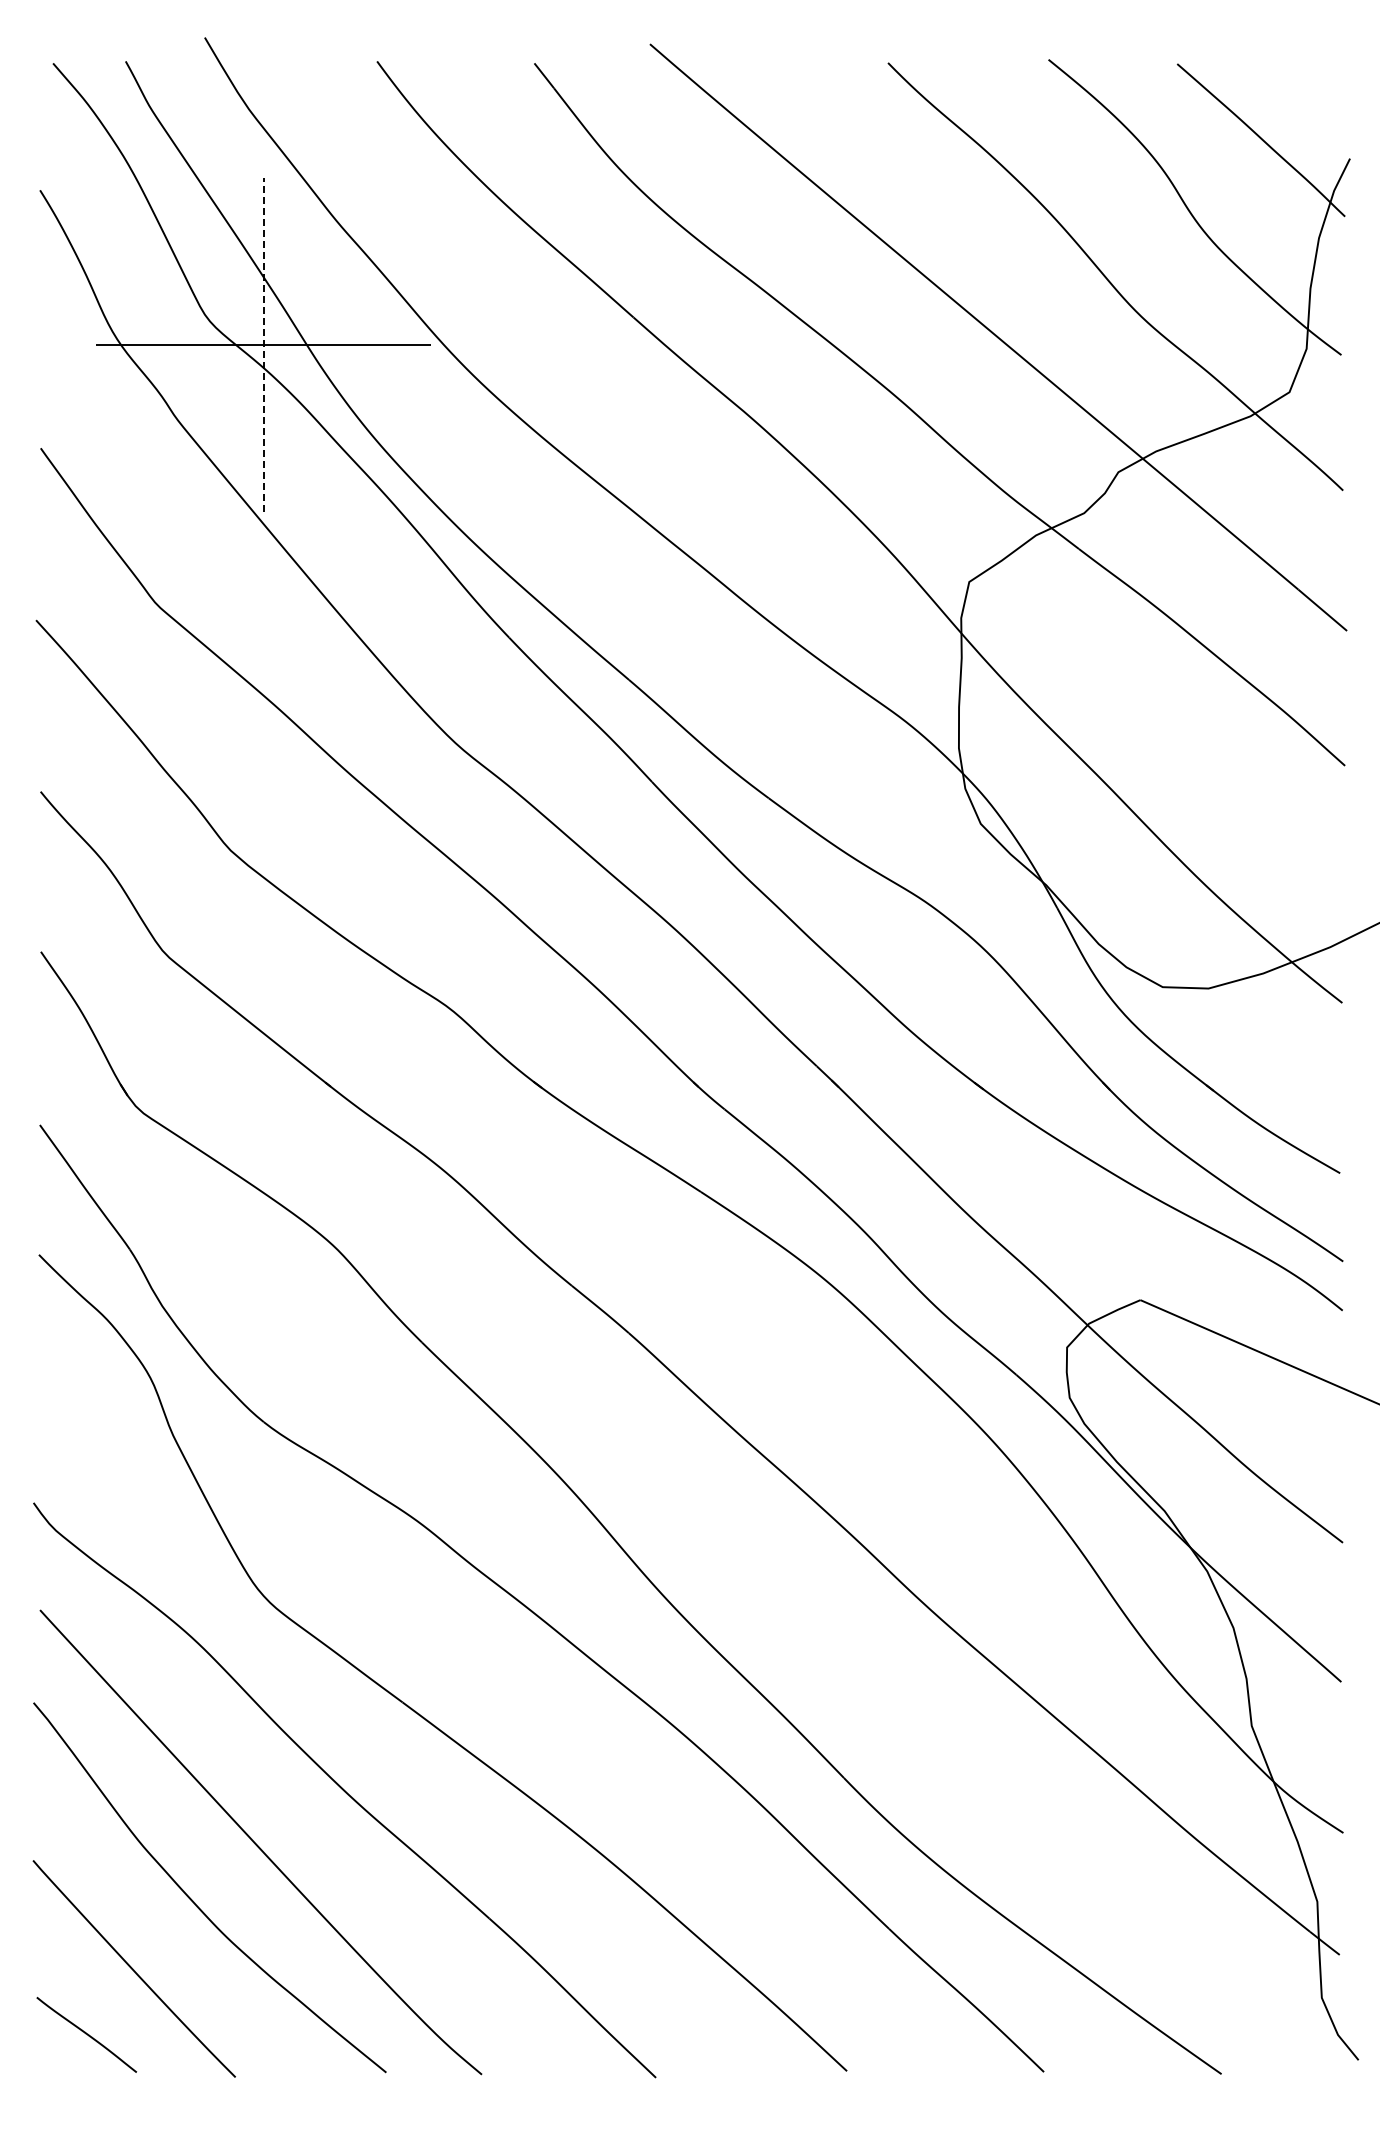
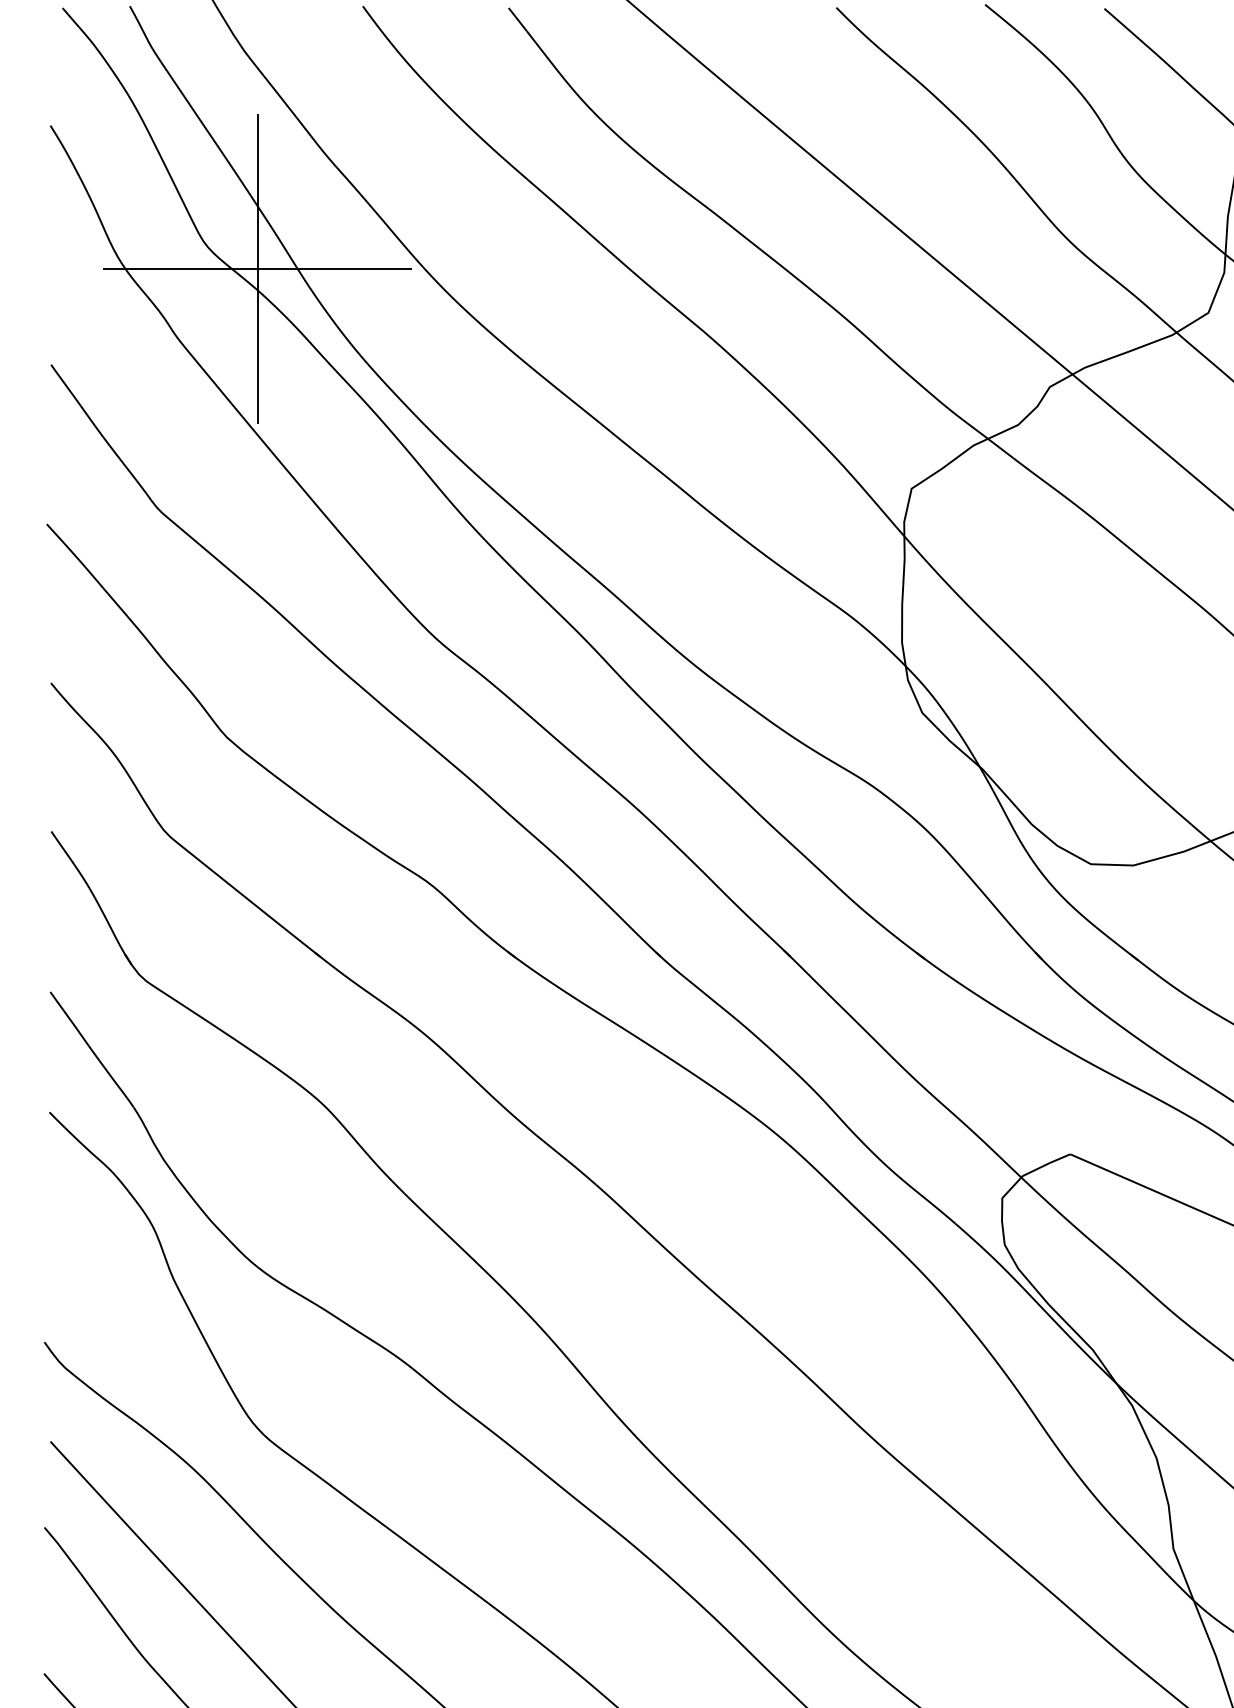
line: (263, 344) -> (257, 268), dashed -> solid

